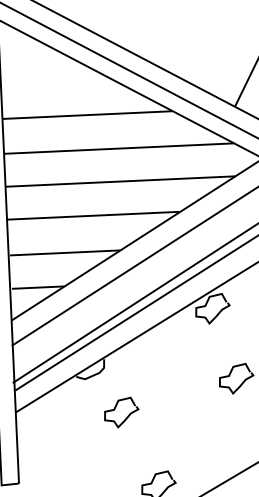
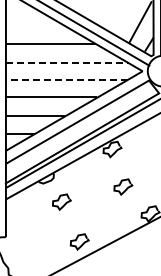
line: (120, 148) -> (67, 62), solid -> dashed
line: (119, 182) -> (66, 80), solid -> dashed

